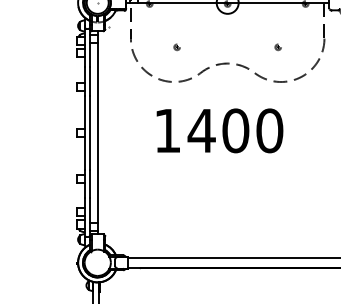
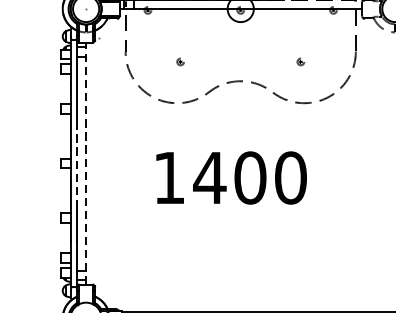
text: (219, 130) -> (231, 177), moved
line: (98, 132) -> (87, 163), solid -> dashed
line: (90, 133) -> (77, 164), solid -> dashed

